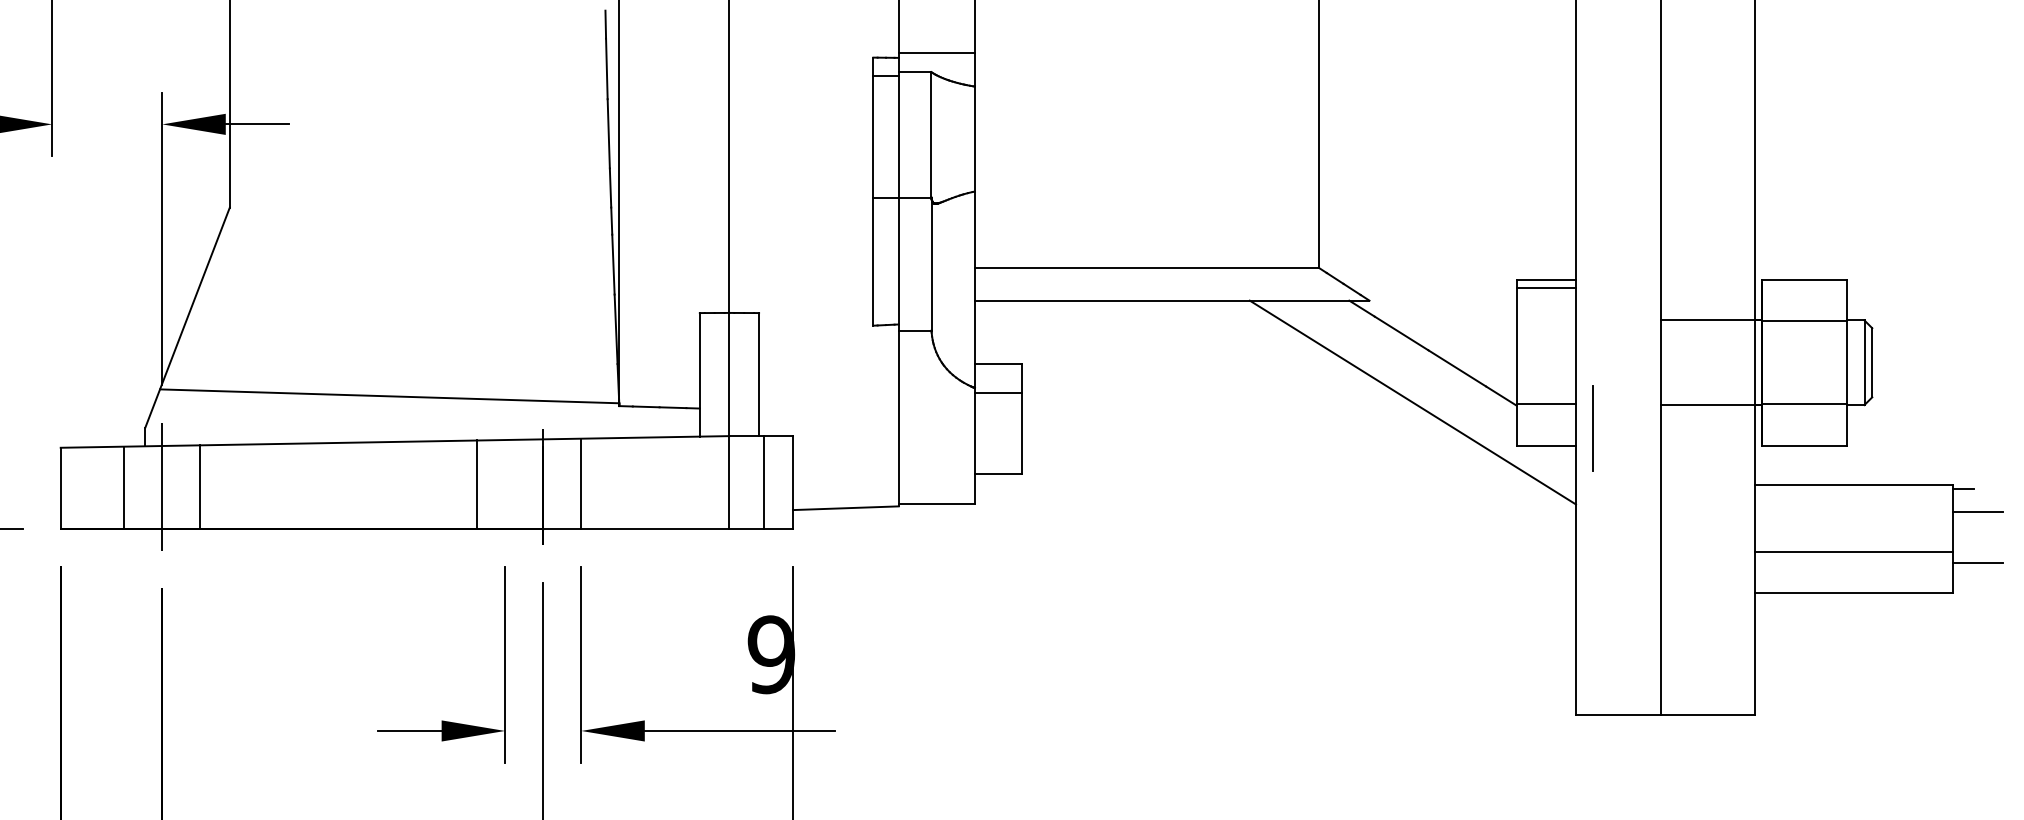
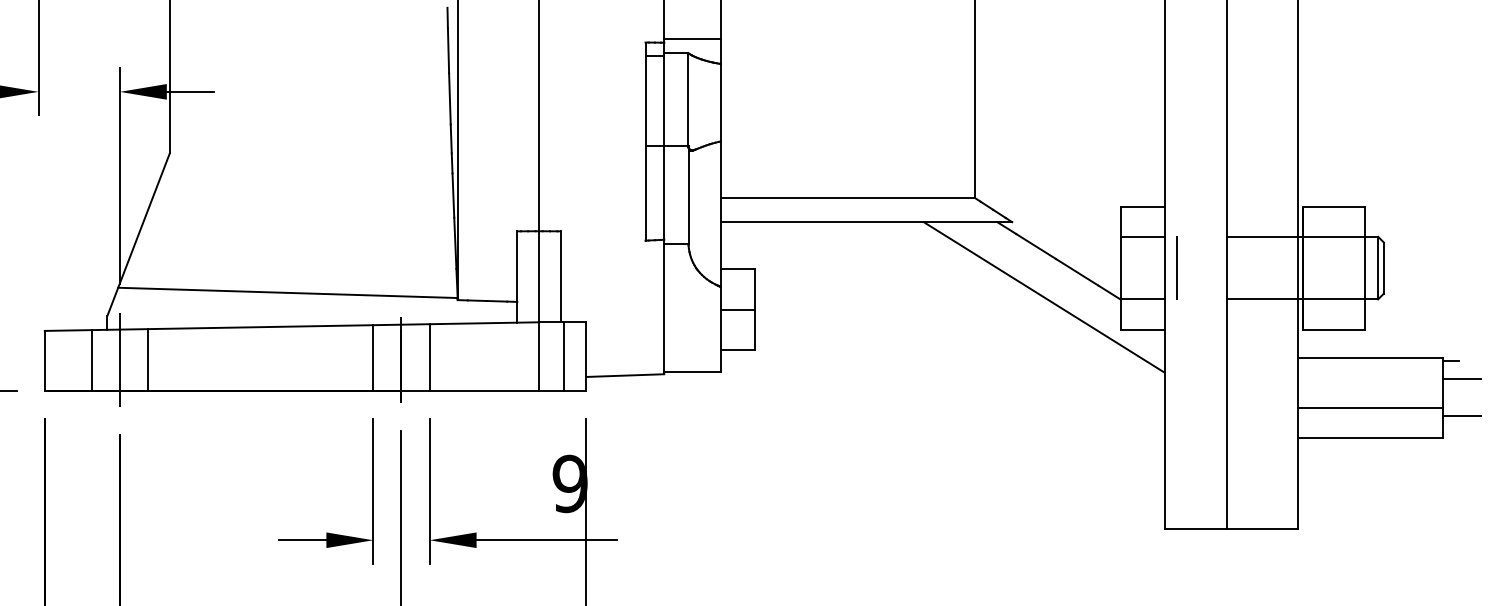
line: (1545, 288) -> (1142, 237), moved
line: (997, 393) -> (737, 310), moved
line: (1592, 428) -> (1177, 267), moved
line: (477, 484) -> (373, 358), moved

